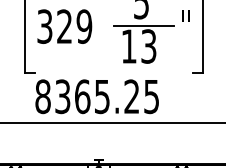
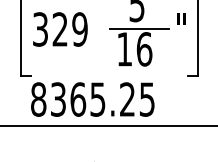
text: (148, 46) -> (144, 49), 13 -> 16

